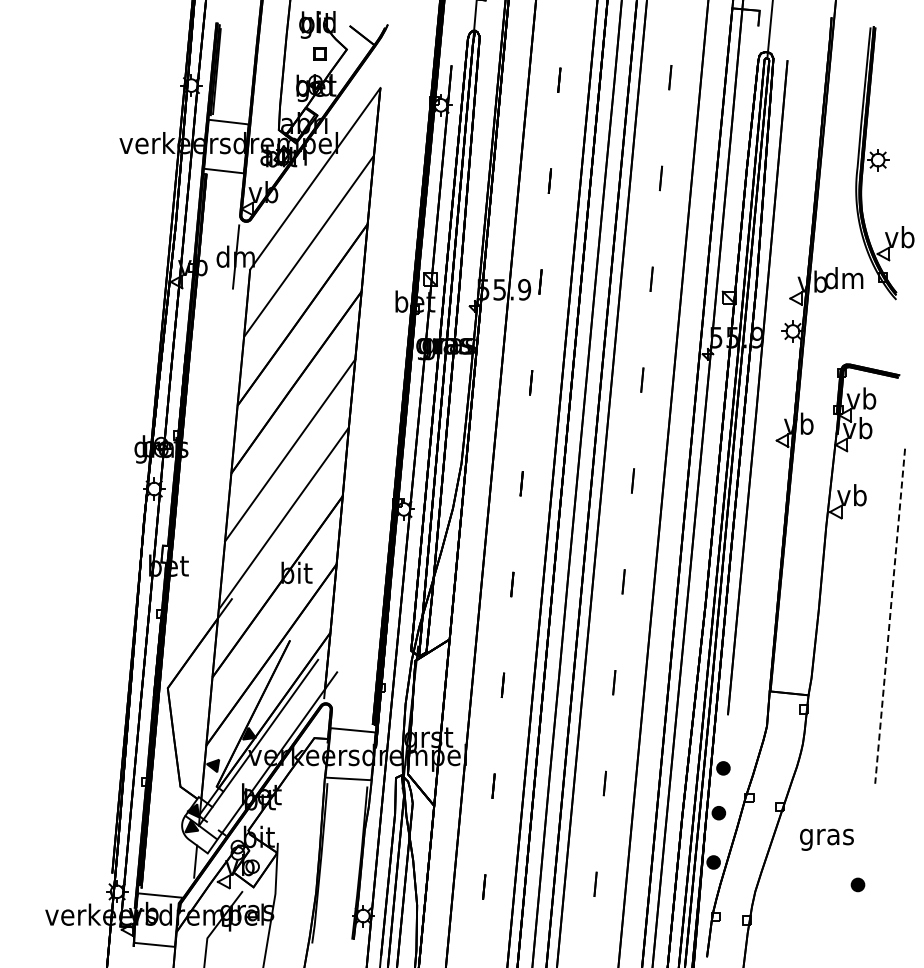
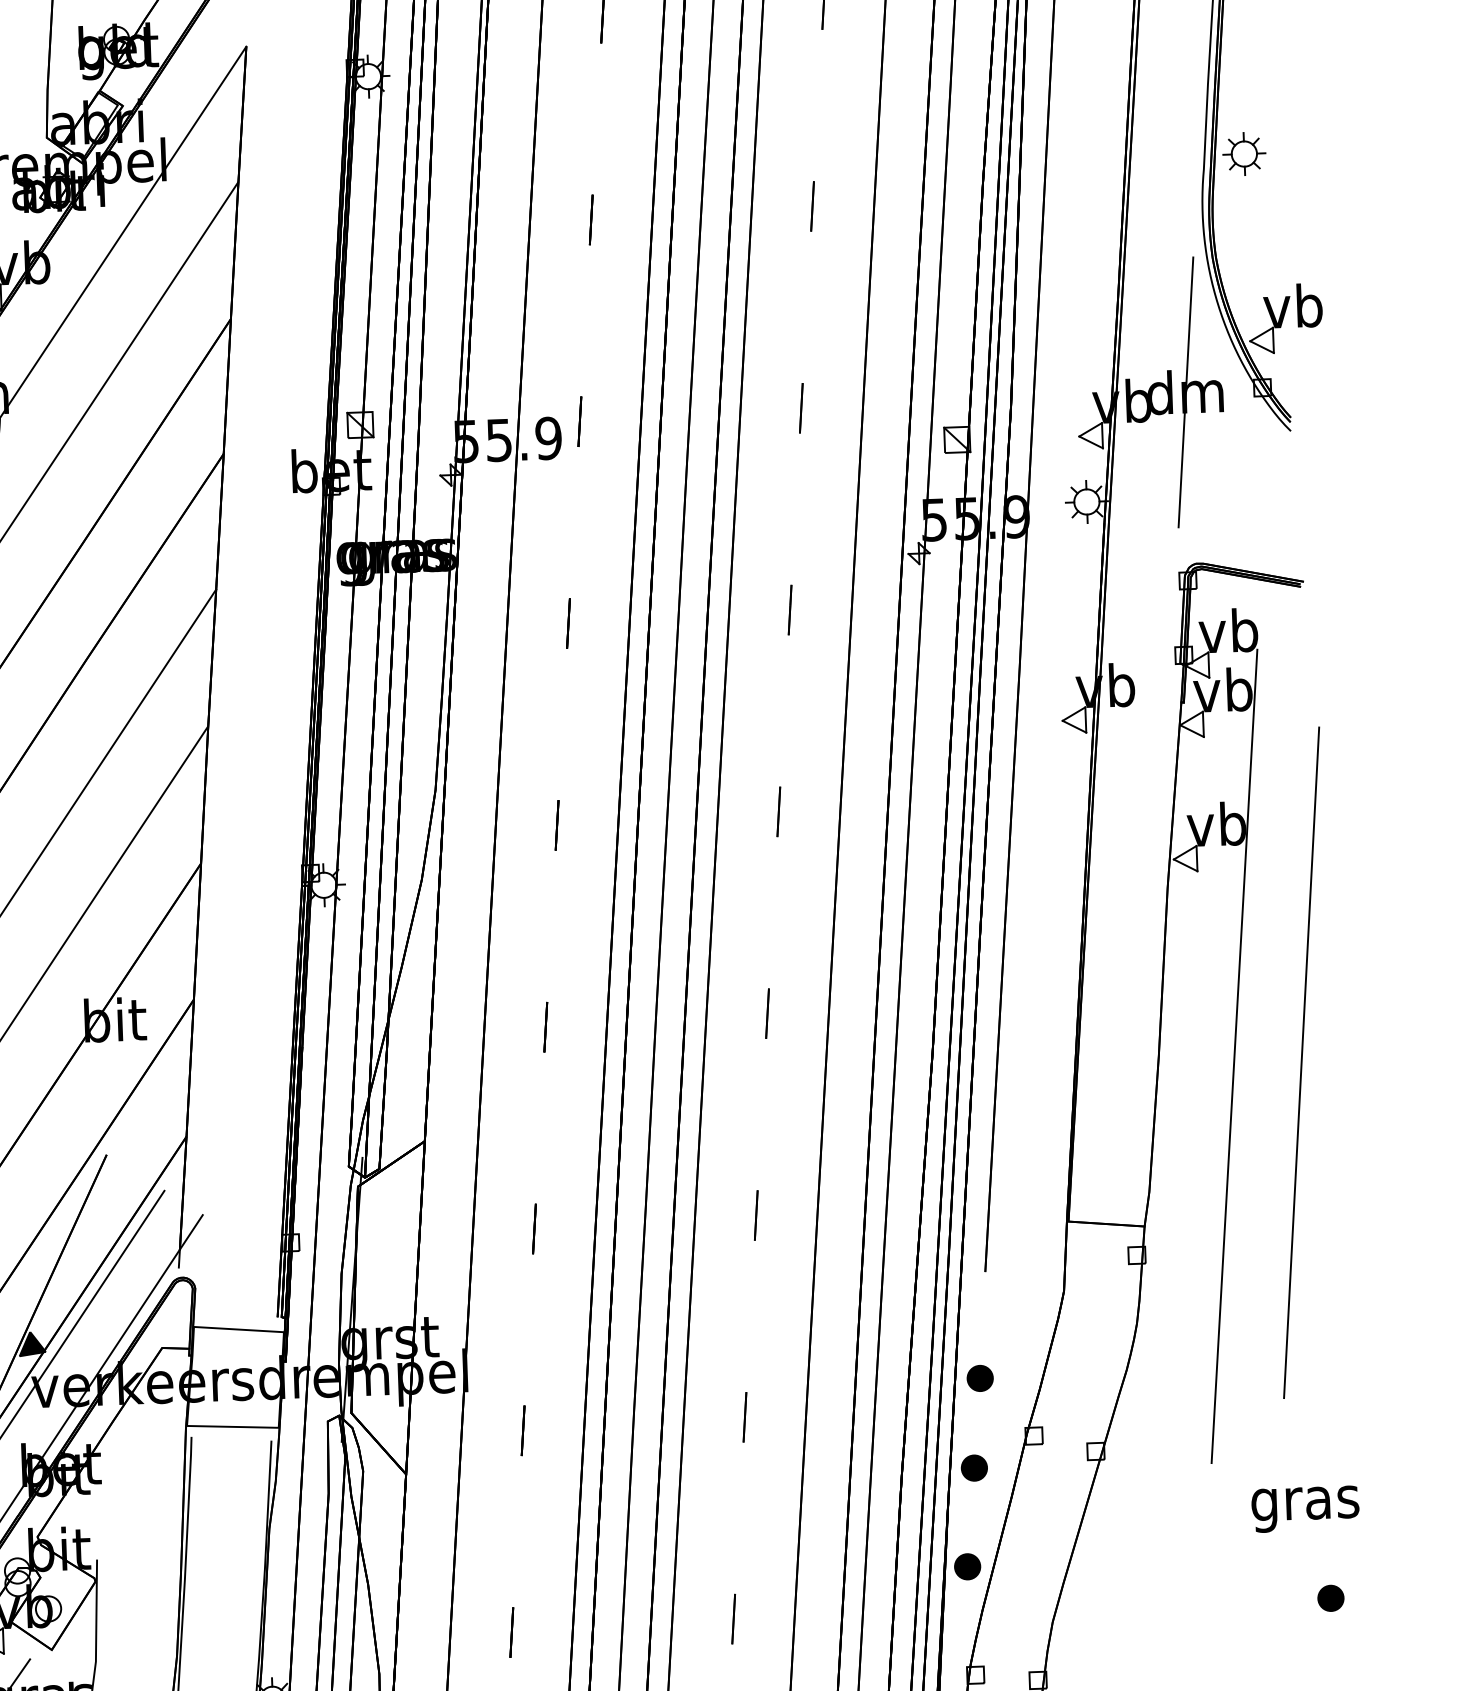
line: (844, 278) -> (1185, 392), added
line: (856, 611) -> (1234, 1055), added
line: (890, 616) -> (1302, 1063), dashed -> solid
text: (826, 839) -> (1304, 1508), moved
part: (857, 884) -> (1329, 1597), moved

